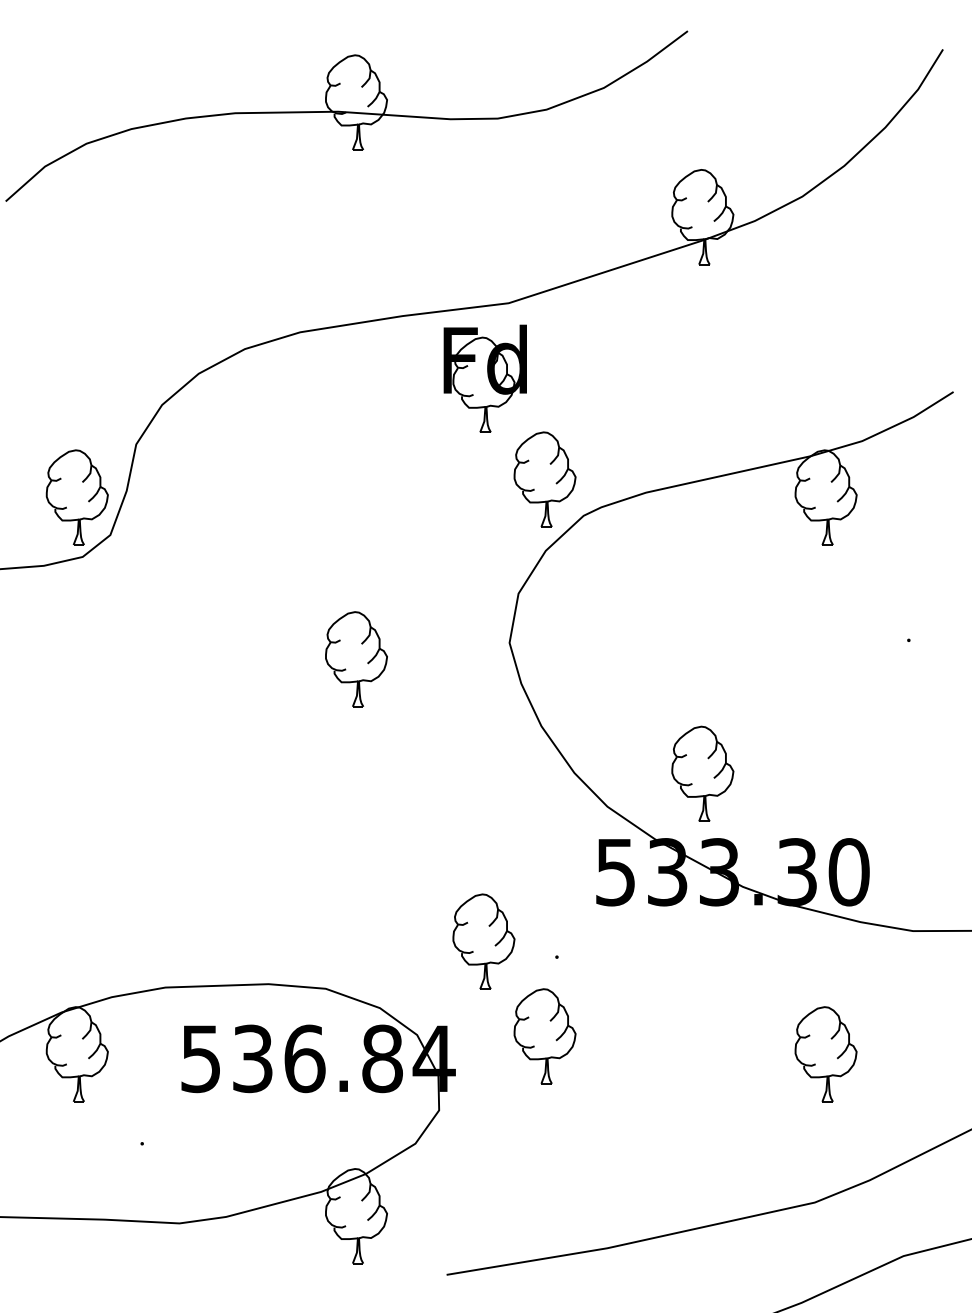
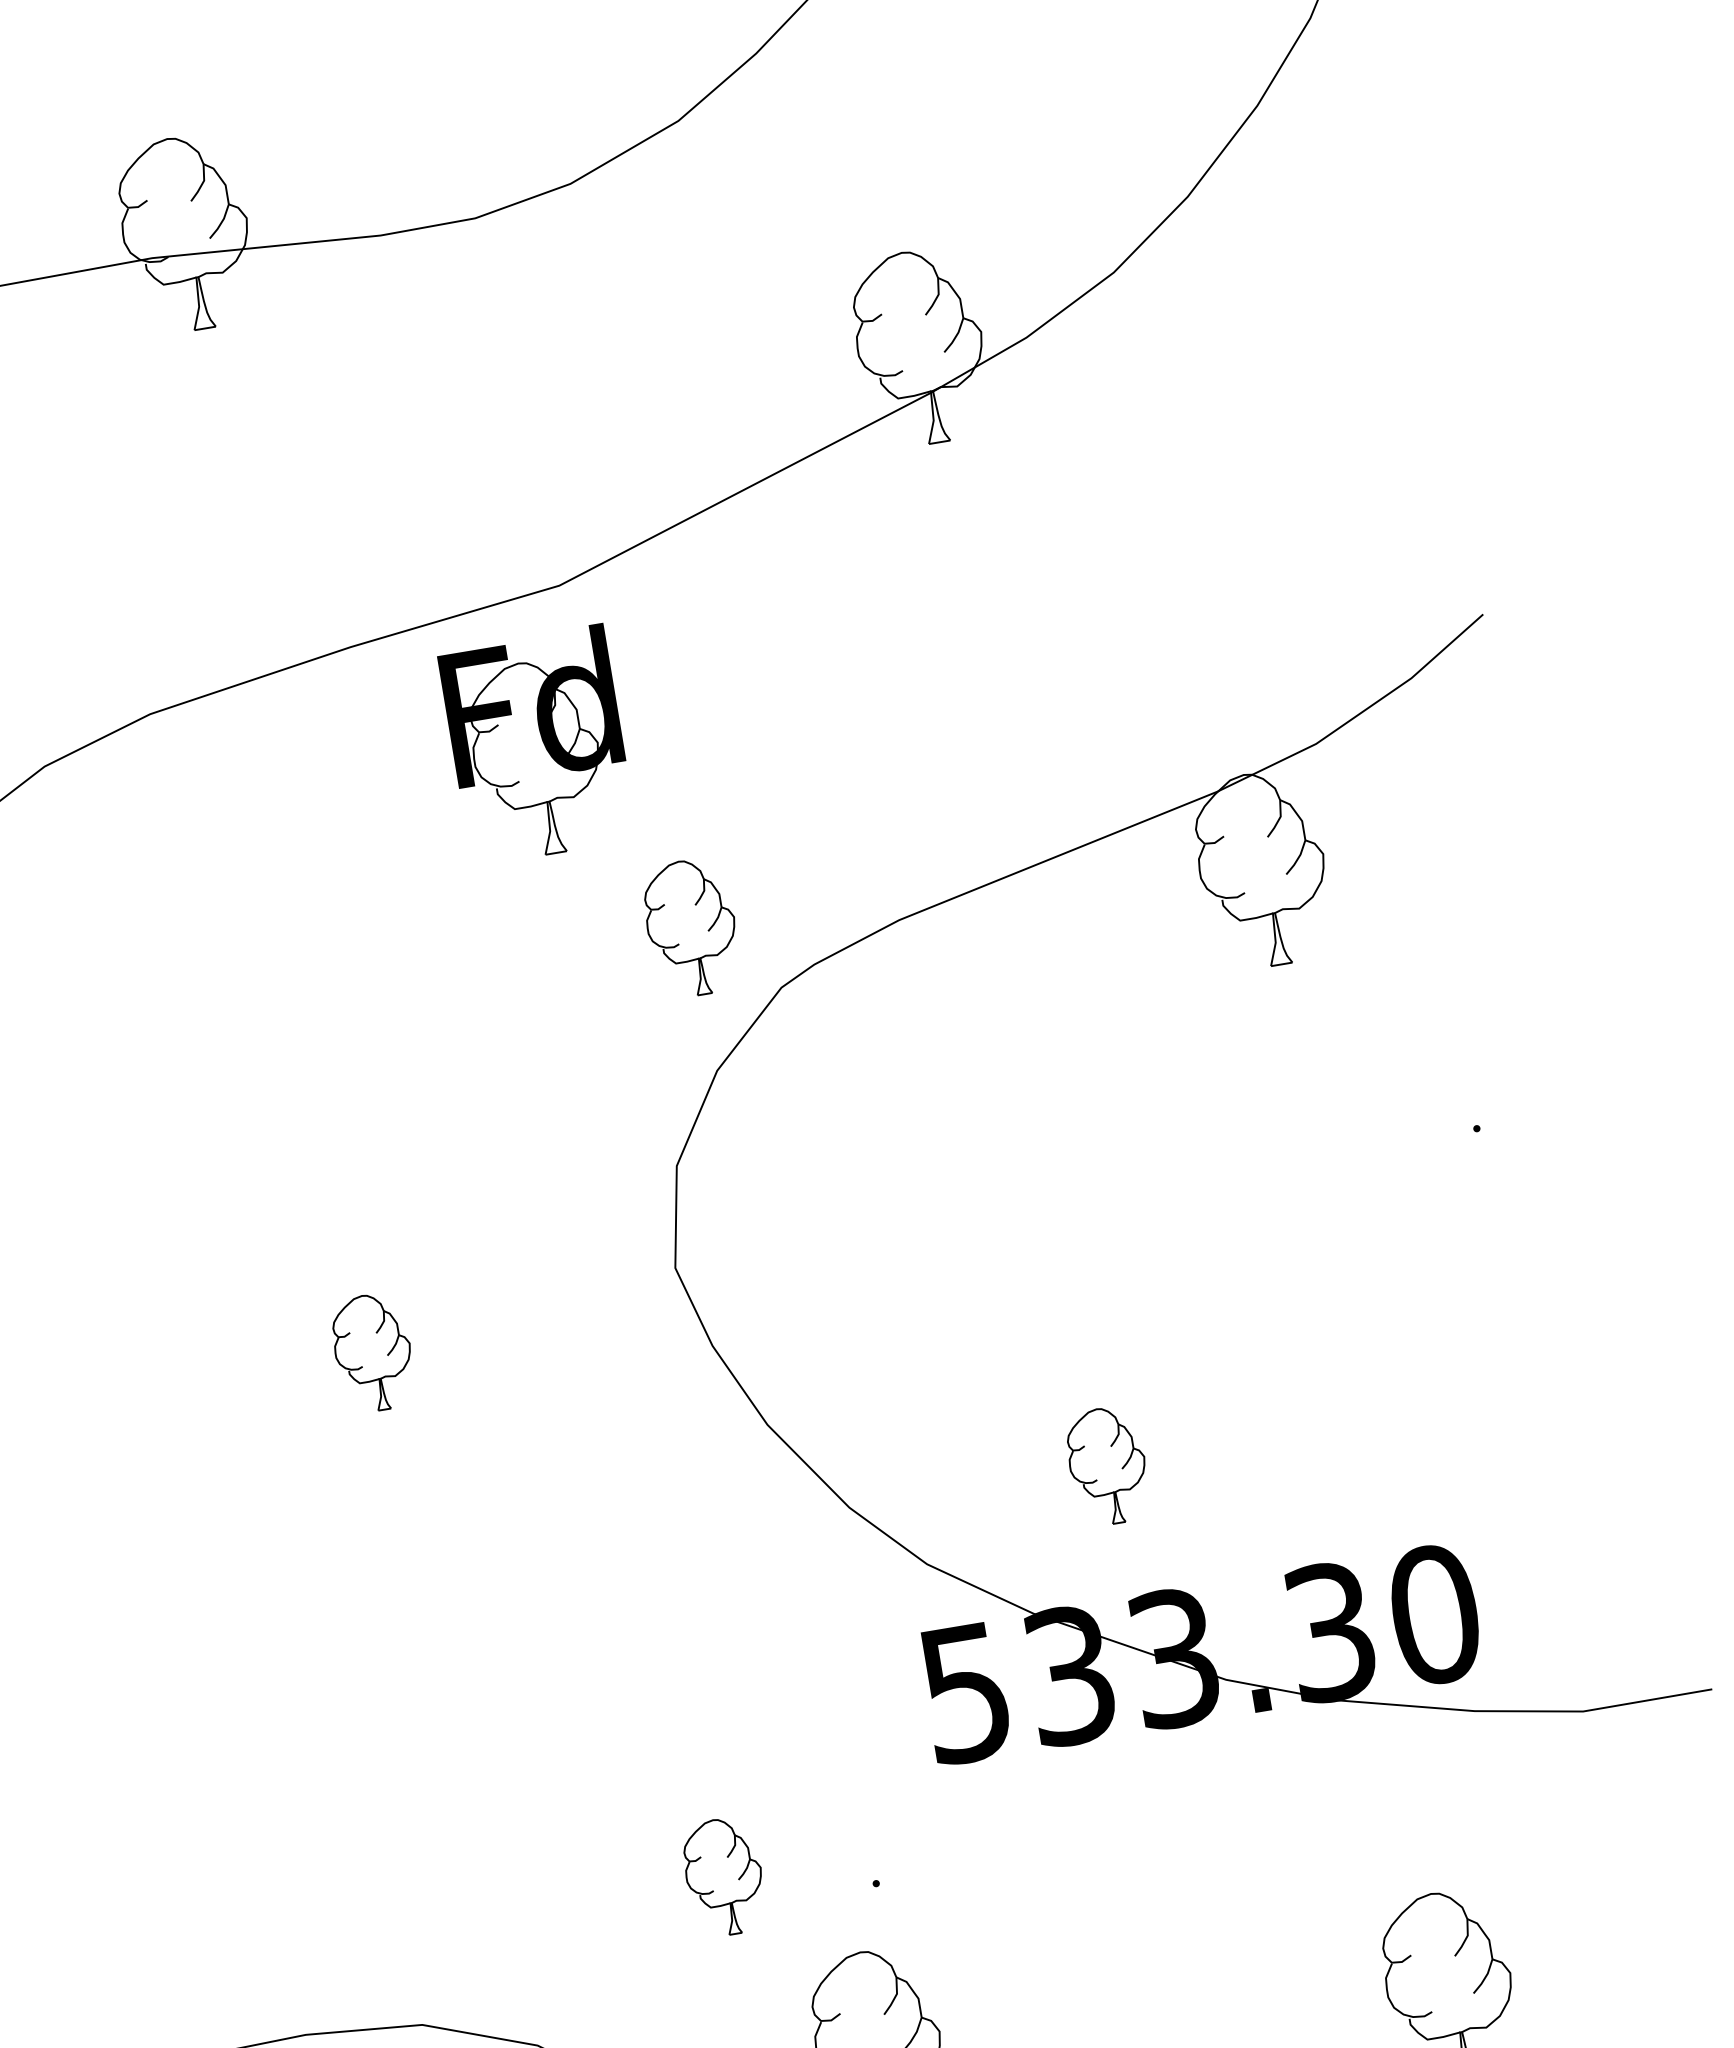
part: (544, 479) -> (690, 927), size x0.7
part: (356, 659) -> (373, 1352), size x0.6
part: (702, 773) -> (1106, 1465), size x0.6
part: (483, 941) -> (723, 1876), size x0.6

